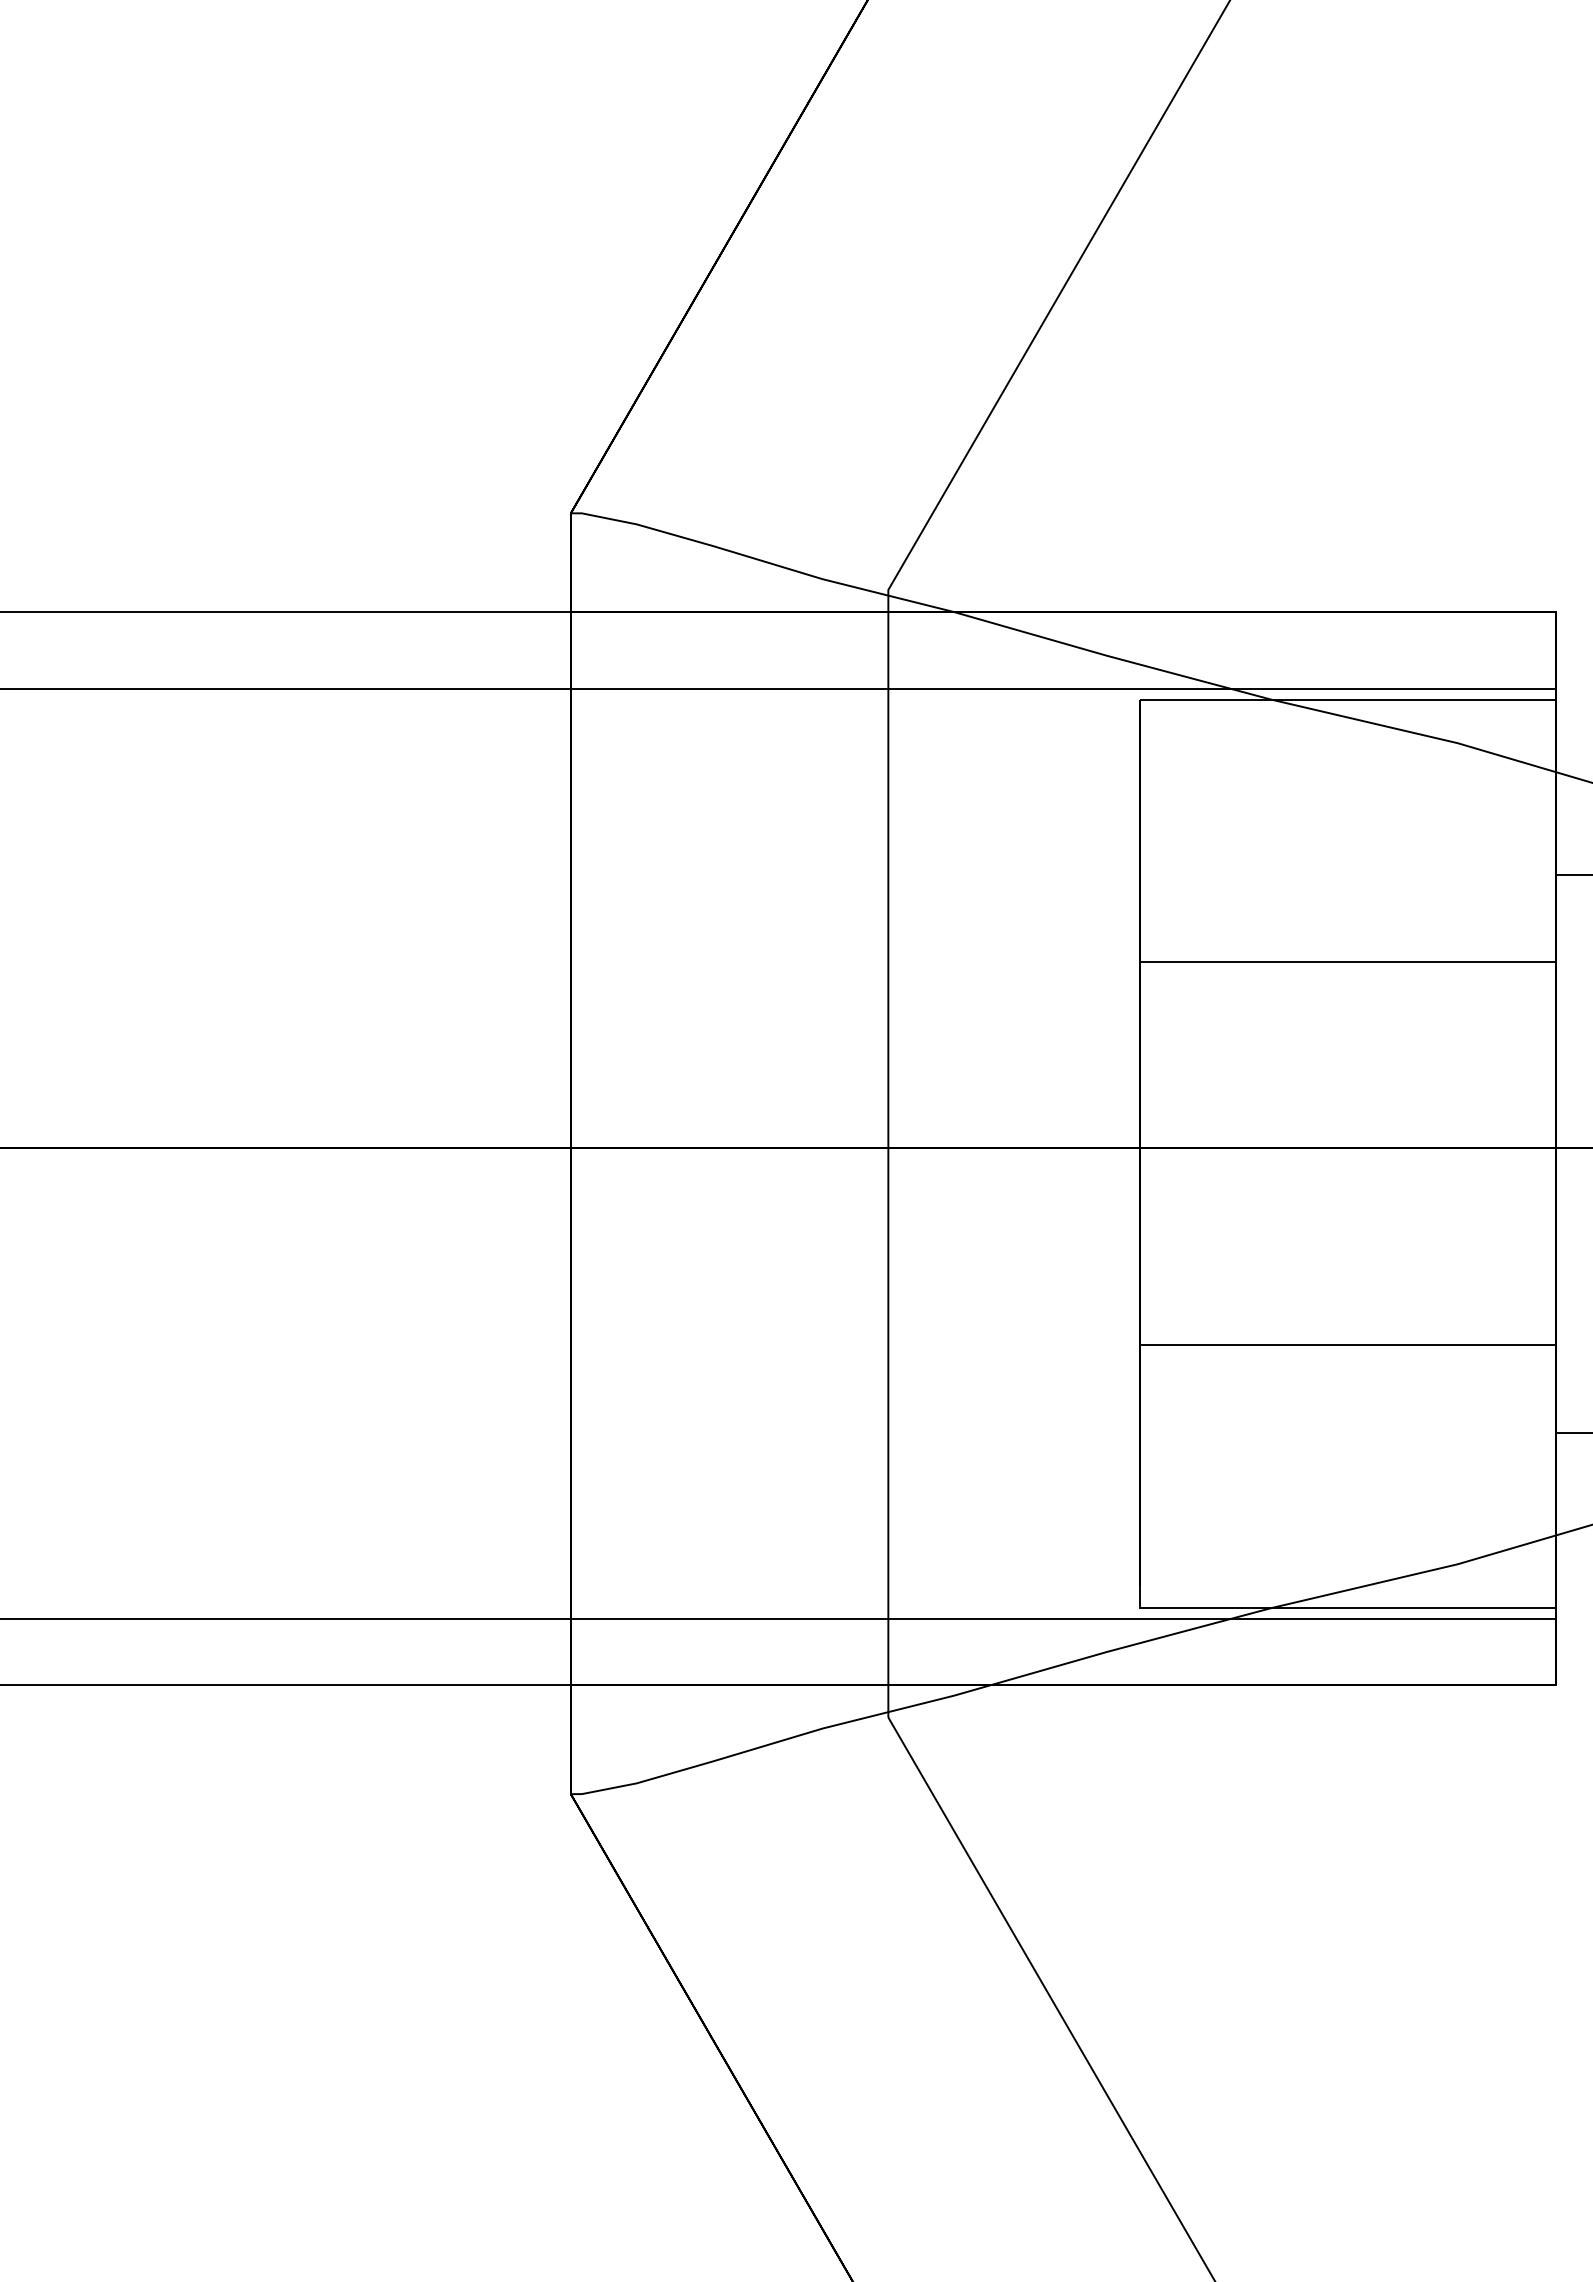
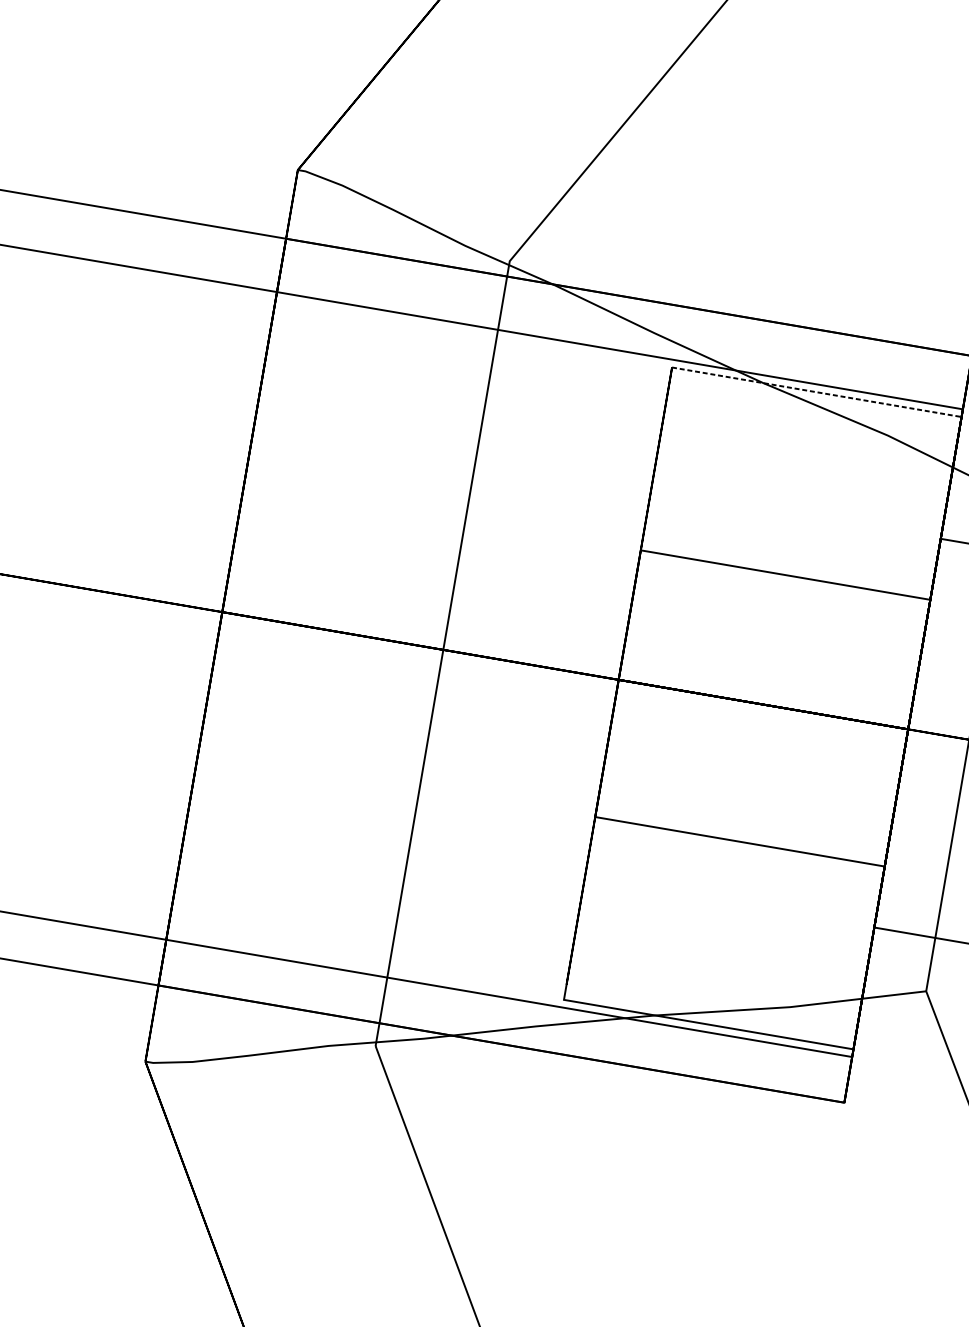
line: (1348, 699) -> (817, 392), solid -> dashed

